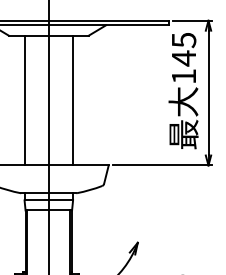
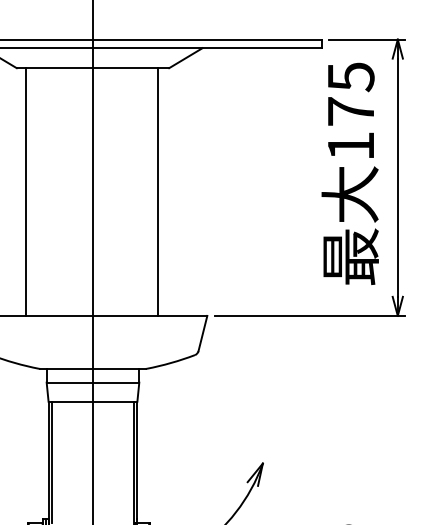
text: (183, 58) -> (350, 111), 145 -> 175
line: (24, 100) -> (25, 191), moved
line: (73, 100) -> (159, 191), moved

